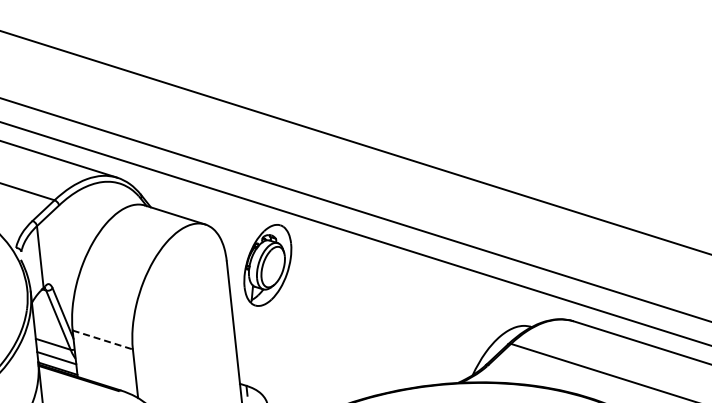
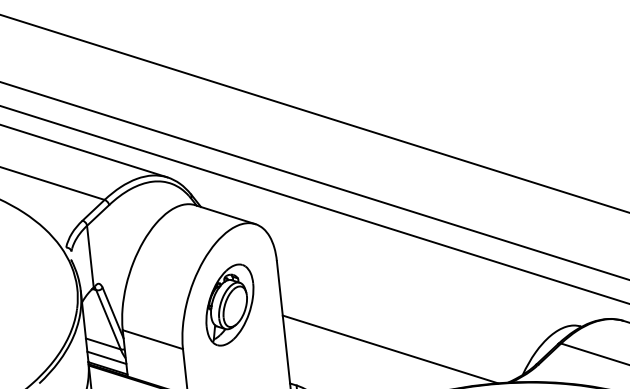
part: (267, 265) -> (229, 305), moved
line: (102, 340) -> (152, 340), dashed -> solid
line: (340, 349) -> (390, 349), added

